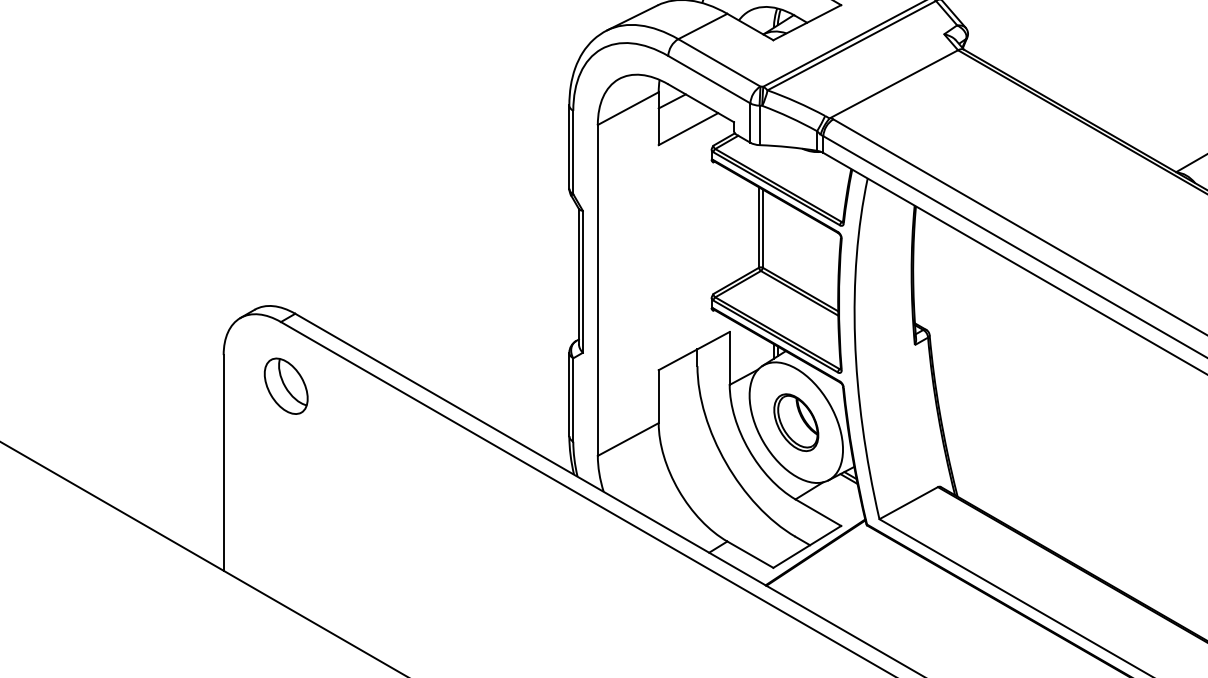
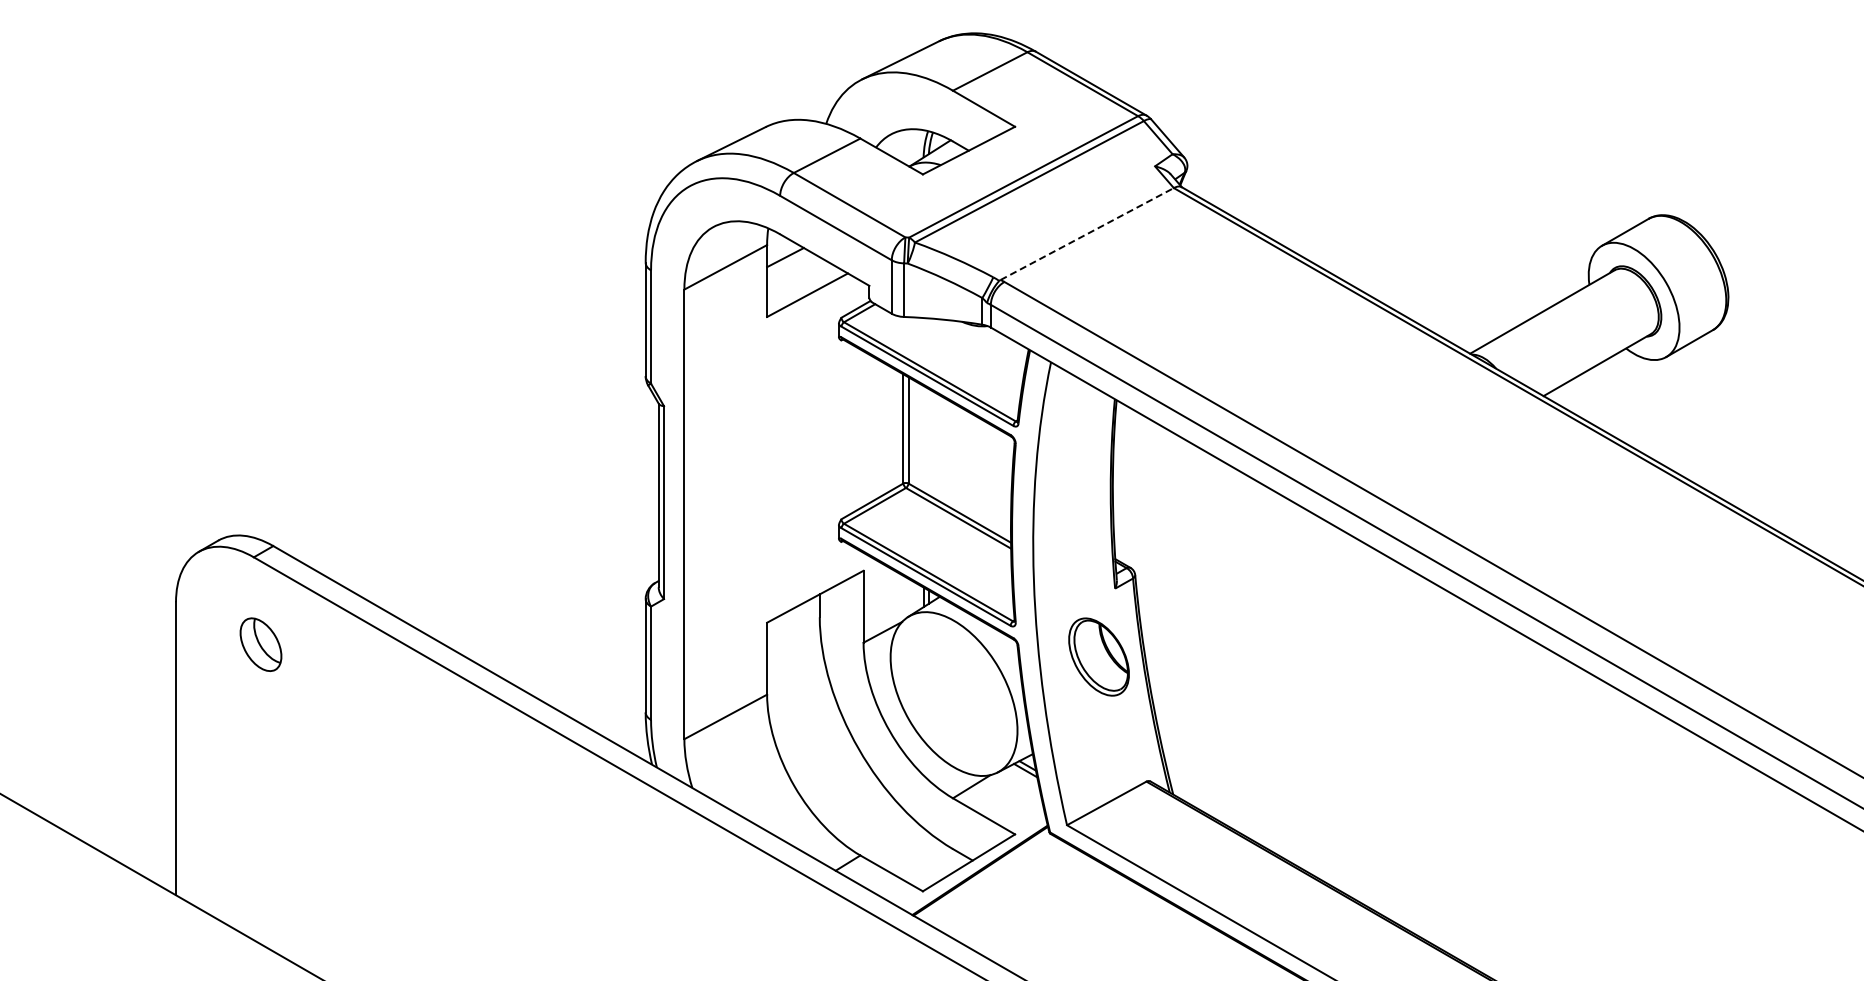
line: (894, 83) -> (1087, 233), solid -> dashed
part: (285, 386) -> (260, 644), size x0.7
part: (795, 422) -> (1098, 656), moved

